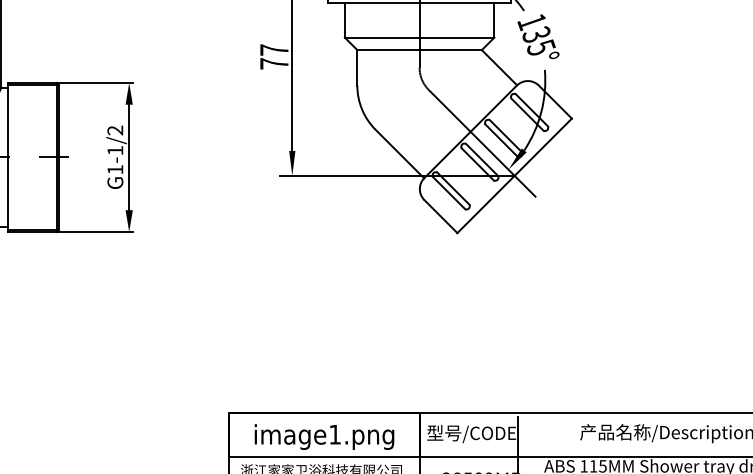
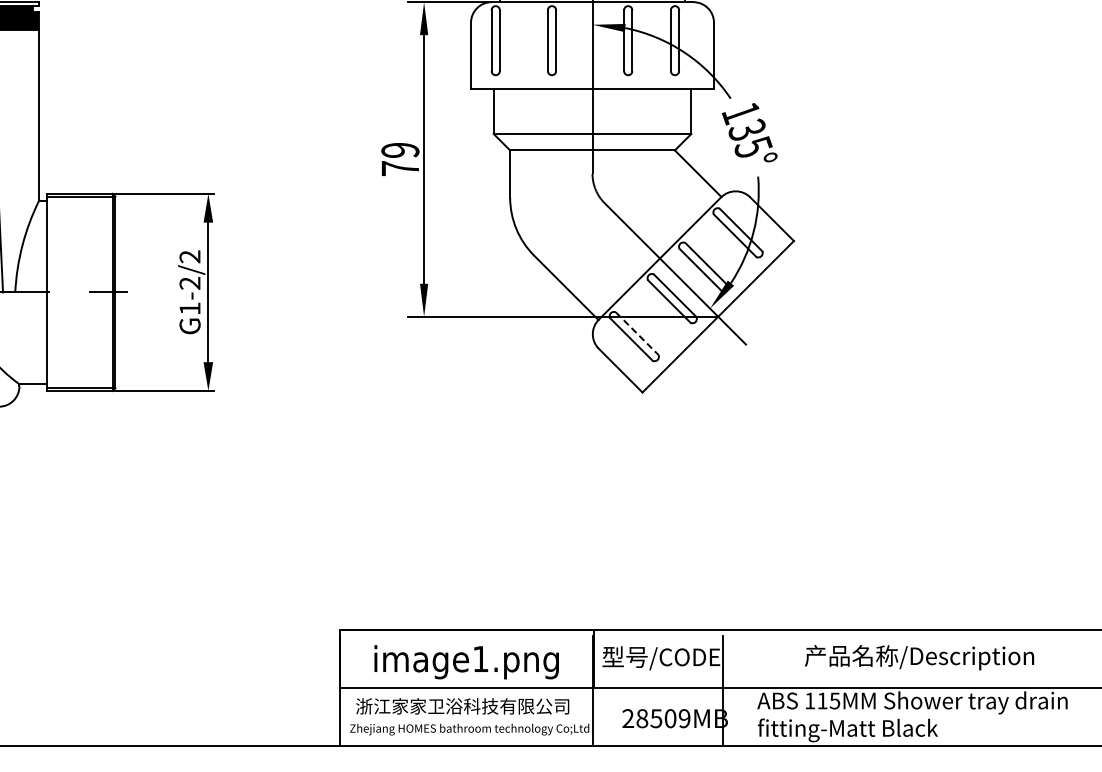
text: (274, 49) -> (400, 149), 77 -> 79
text: (114, 150) -> (189, 283), G1-1/2 -> G1-2/2
line: (453, 189) -> (637, 334), solid -> dashed

